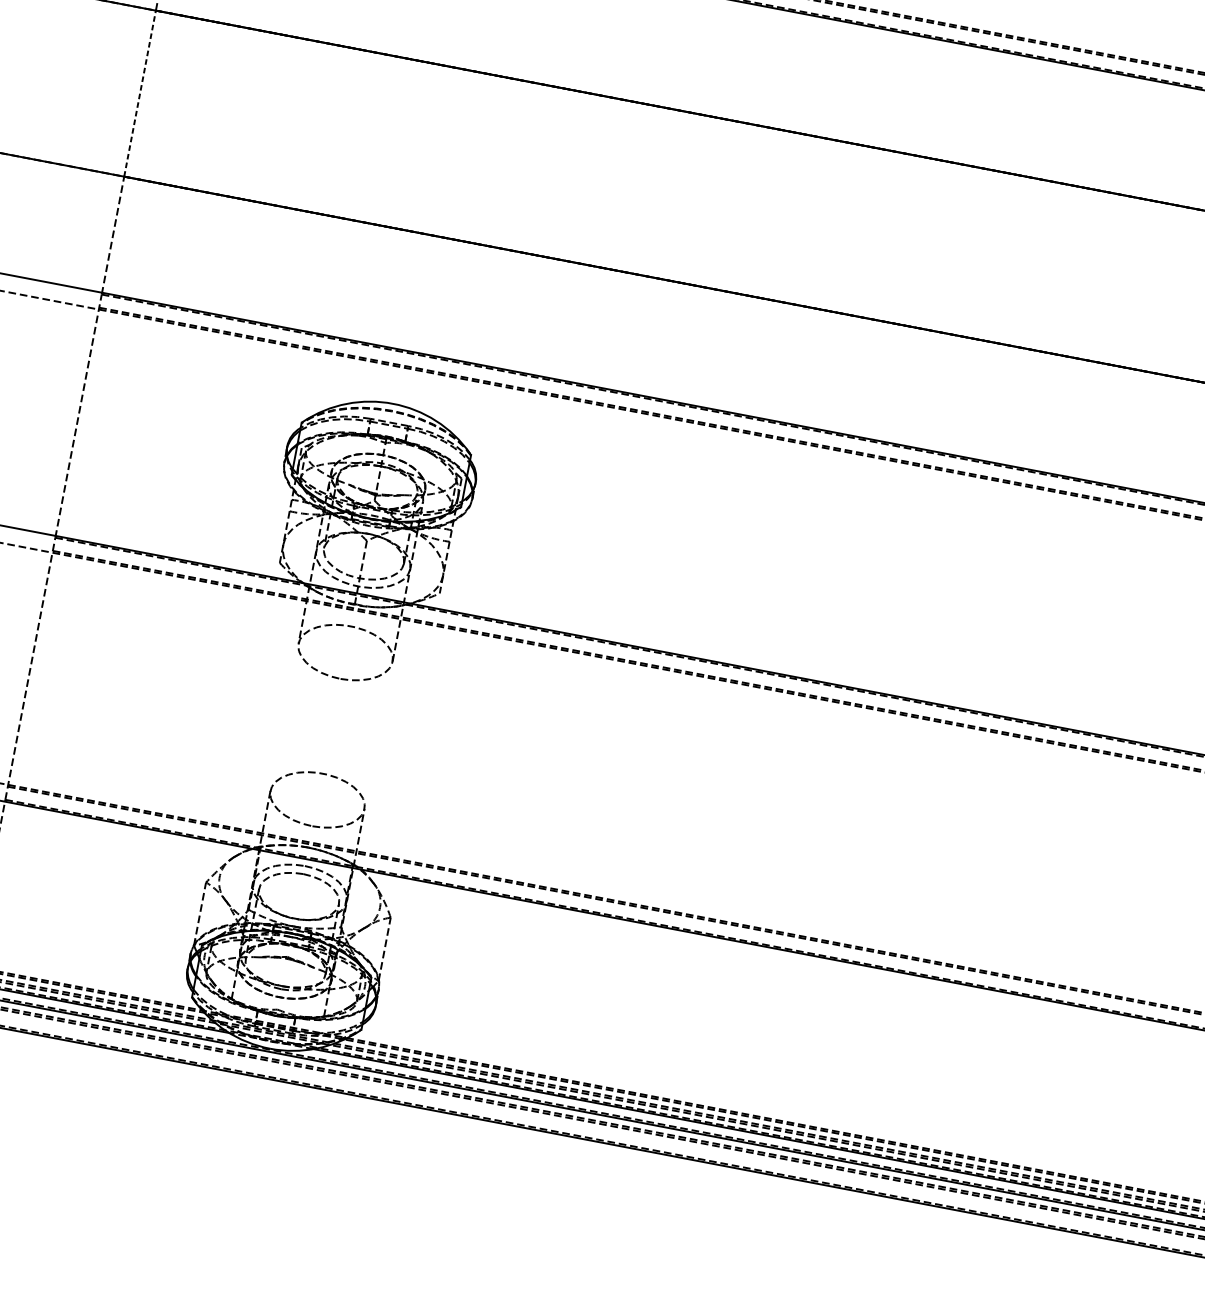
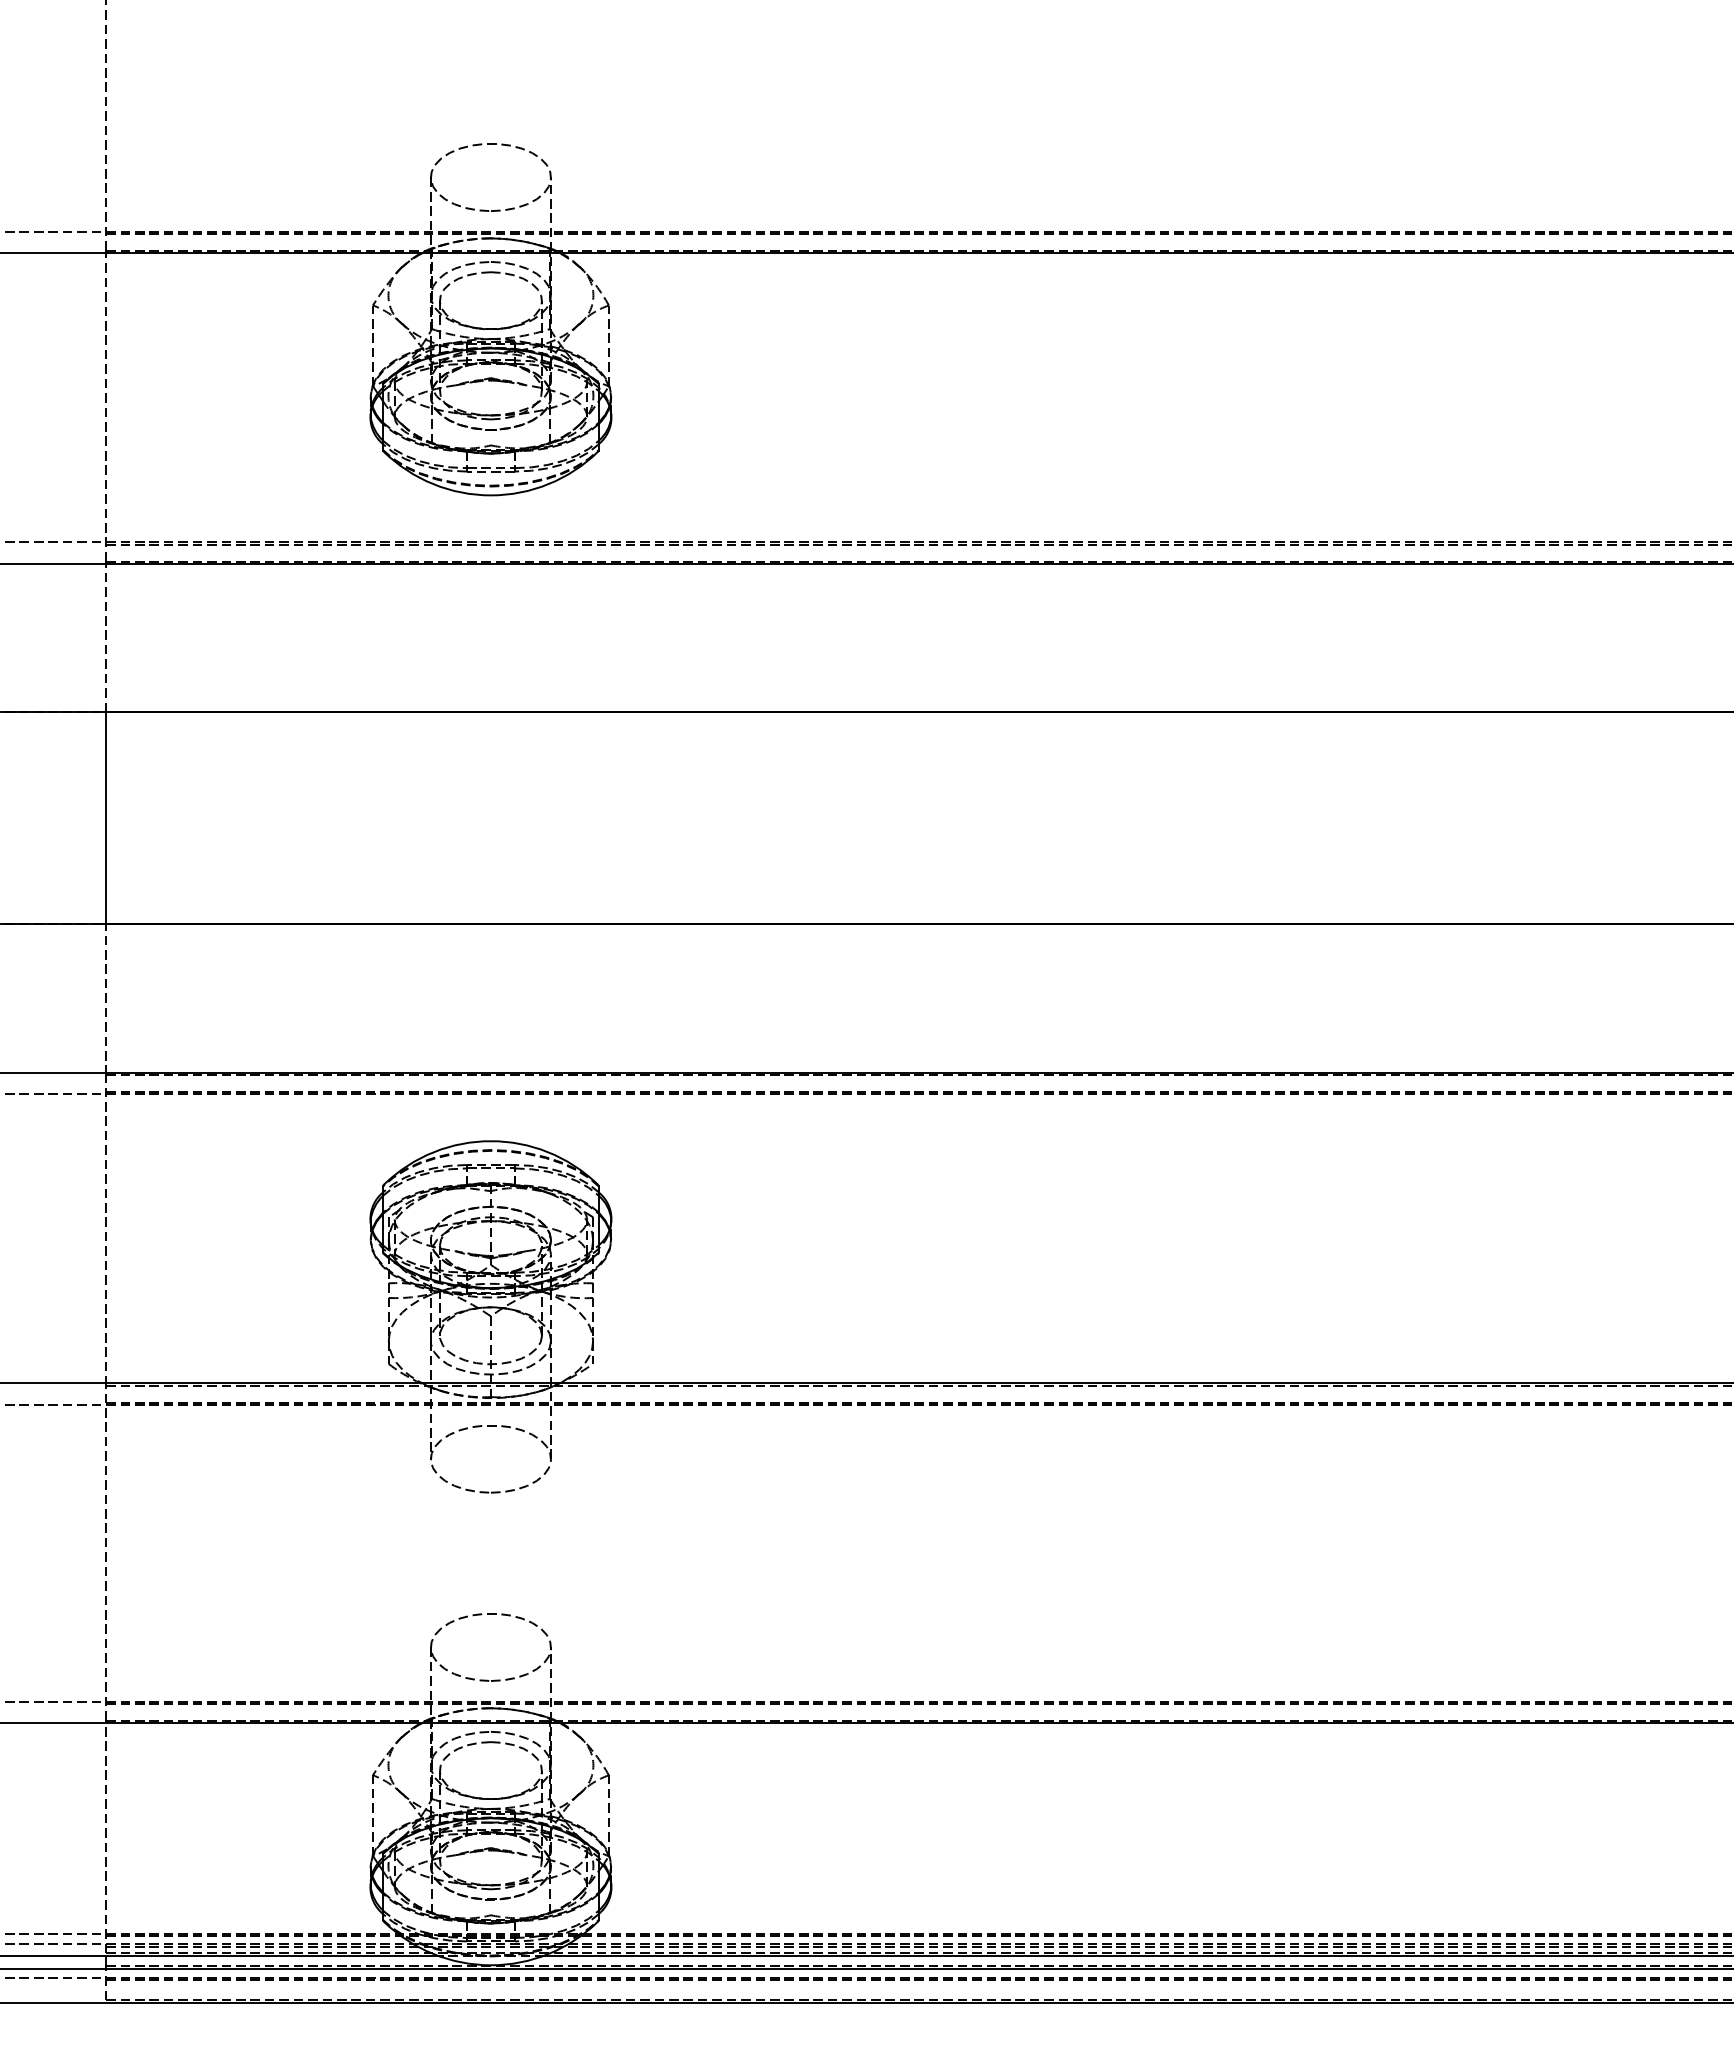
line: (140, 93) -> (106, 817), dashed -> solid

